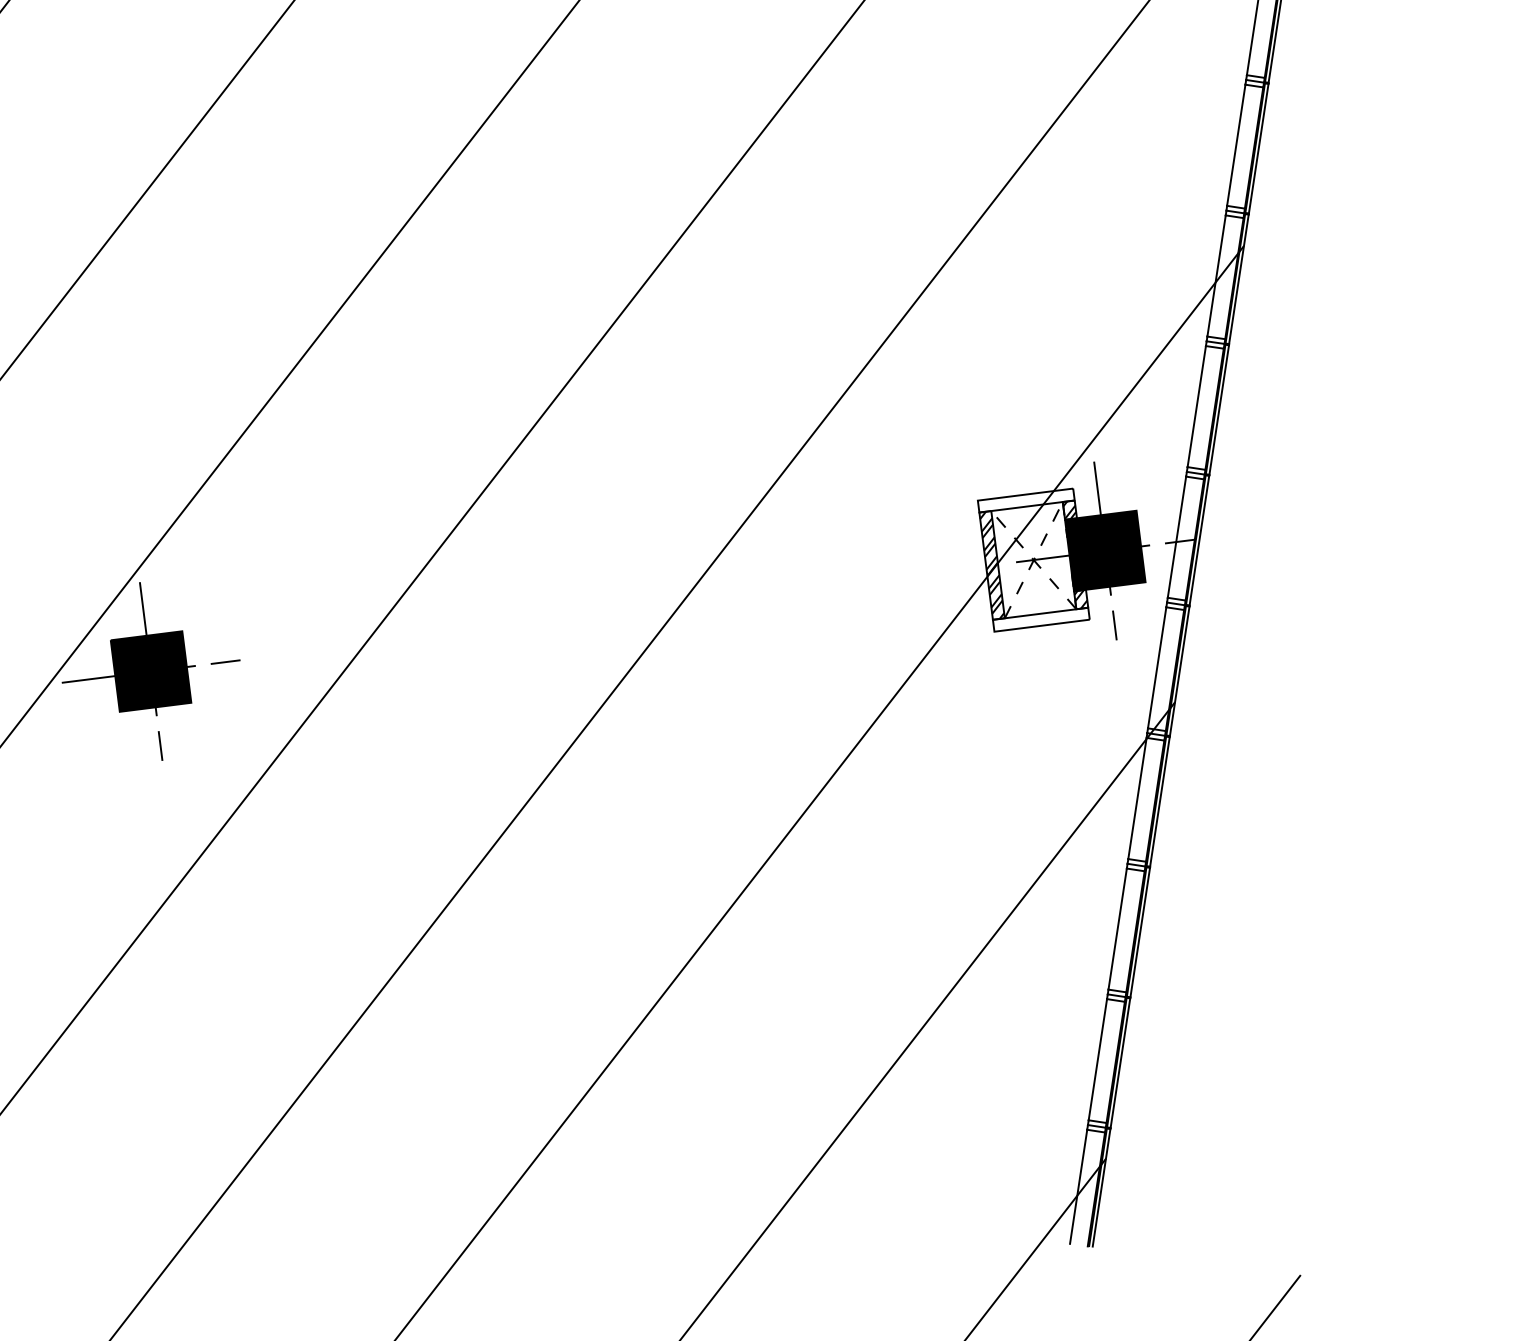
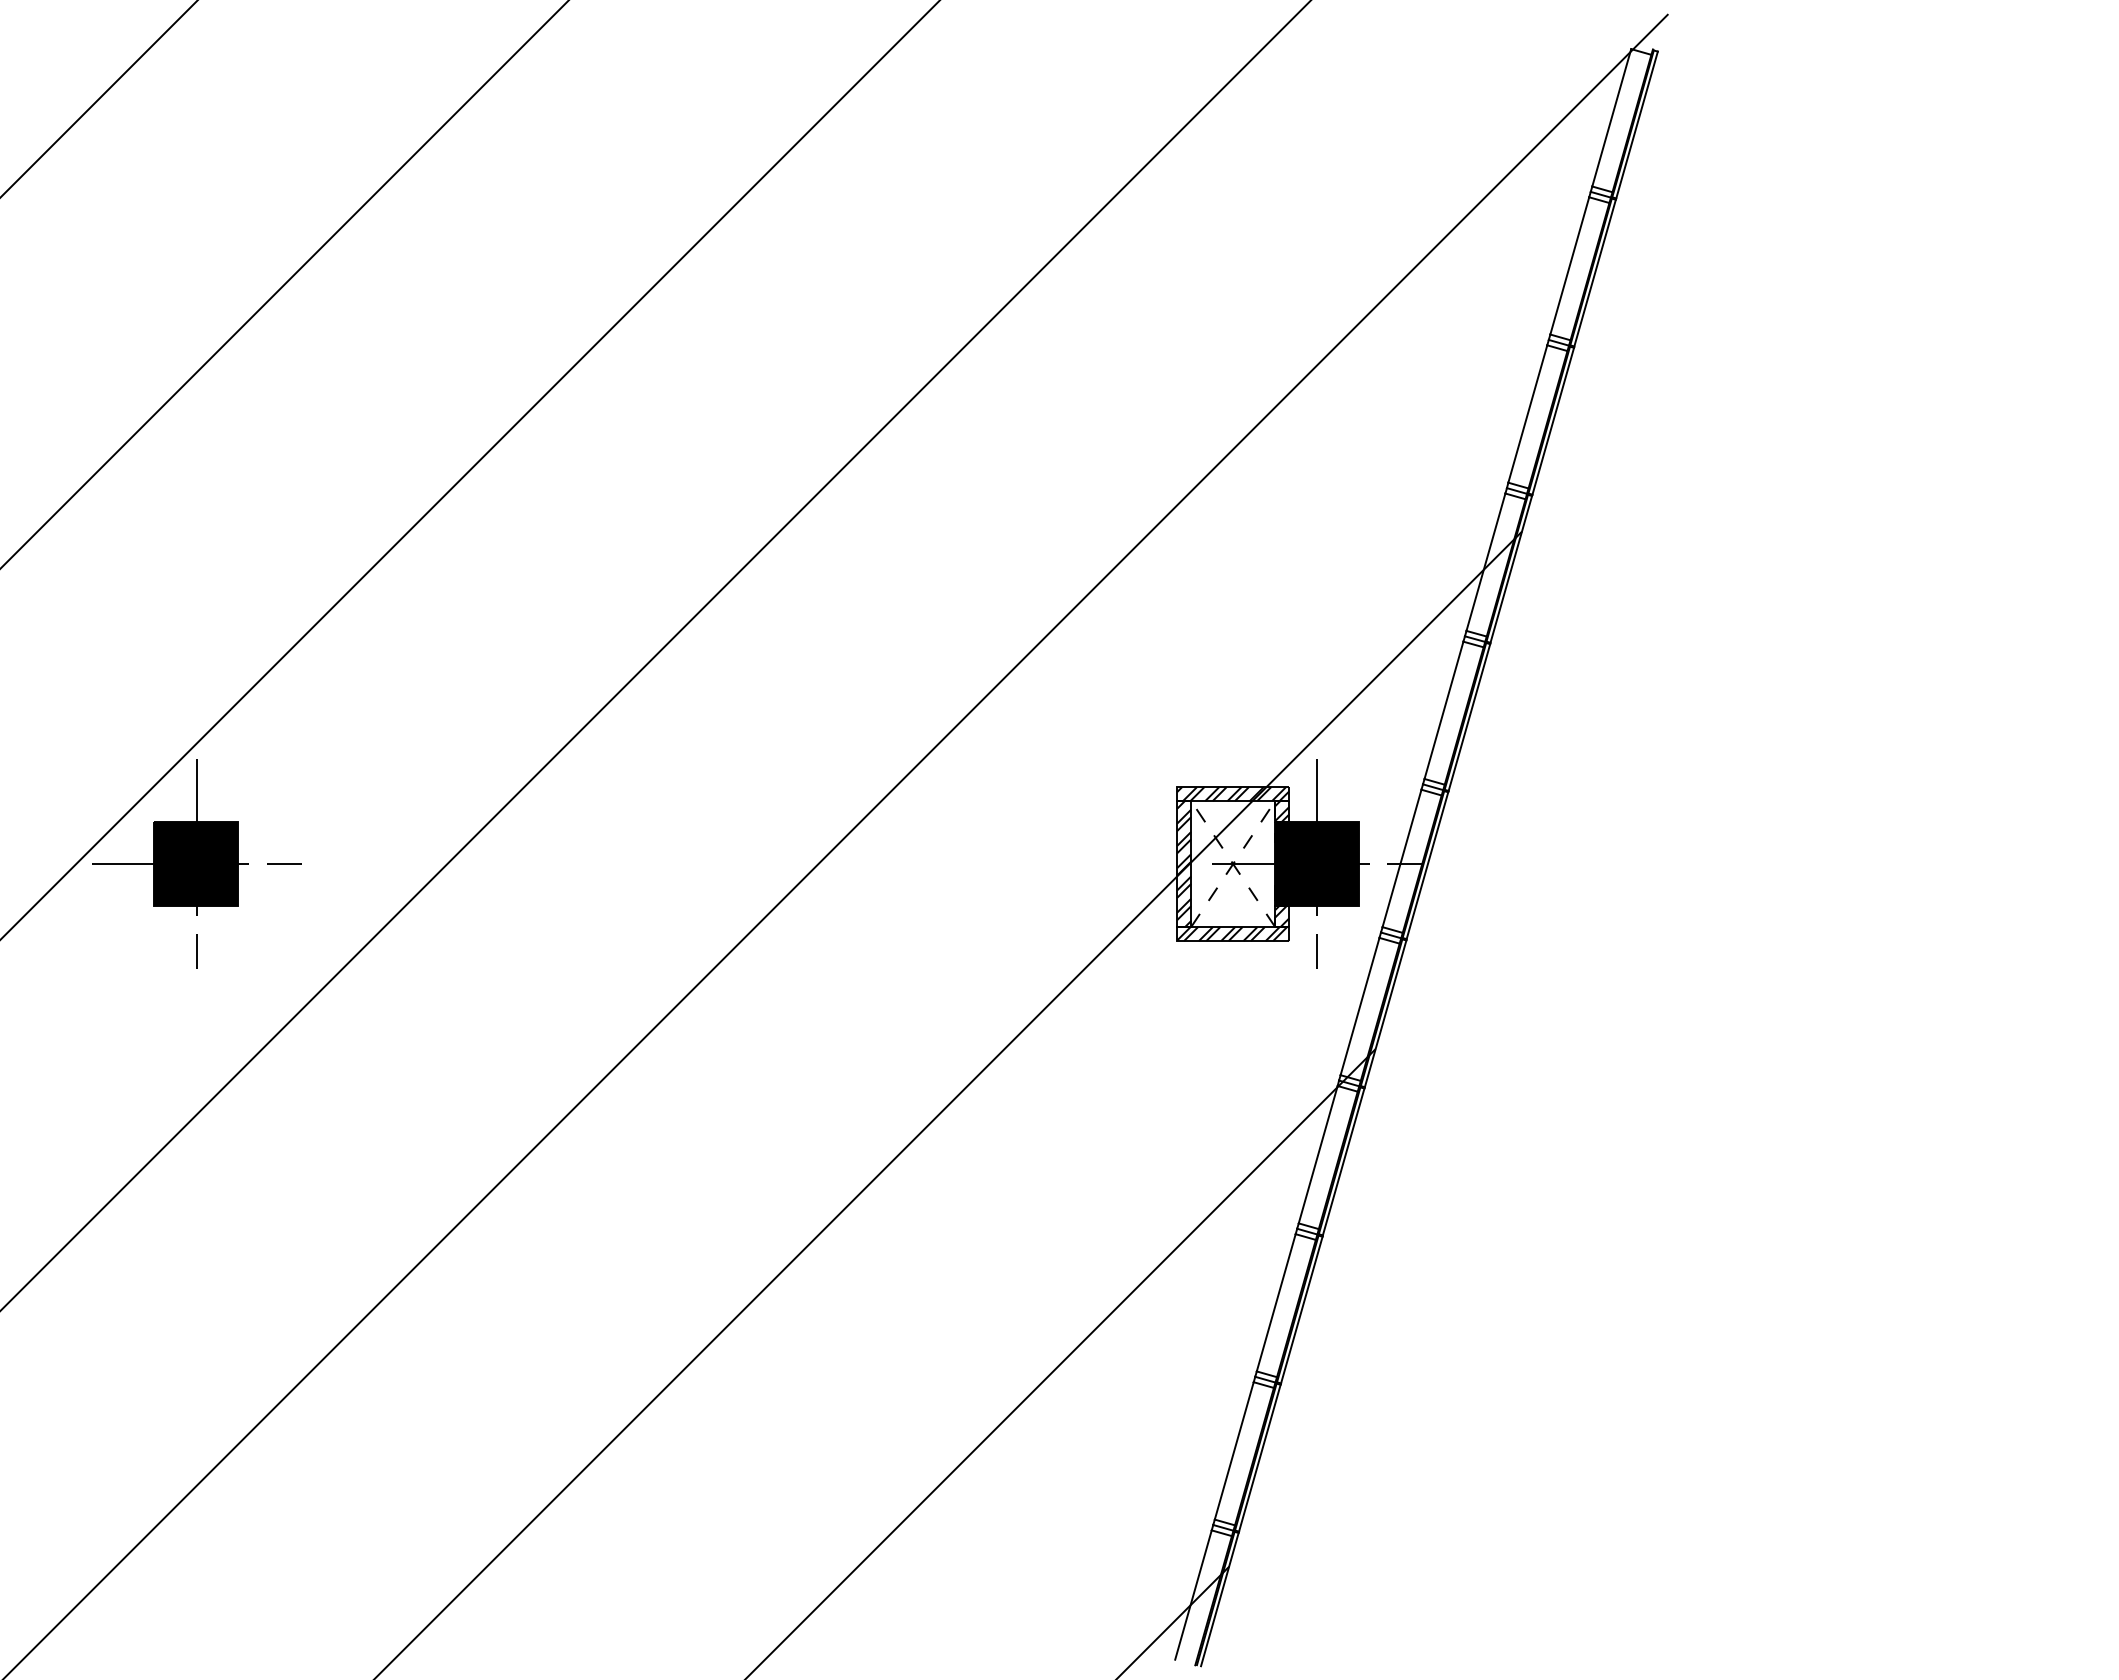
hatch: (1026, 500) -> (1233, 794), added
hatch: (1041, 620) -> (1233, 934), added

